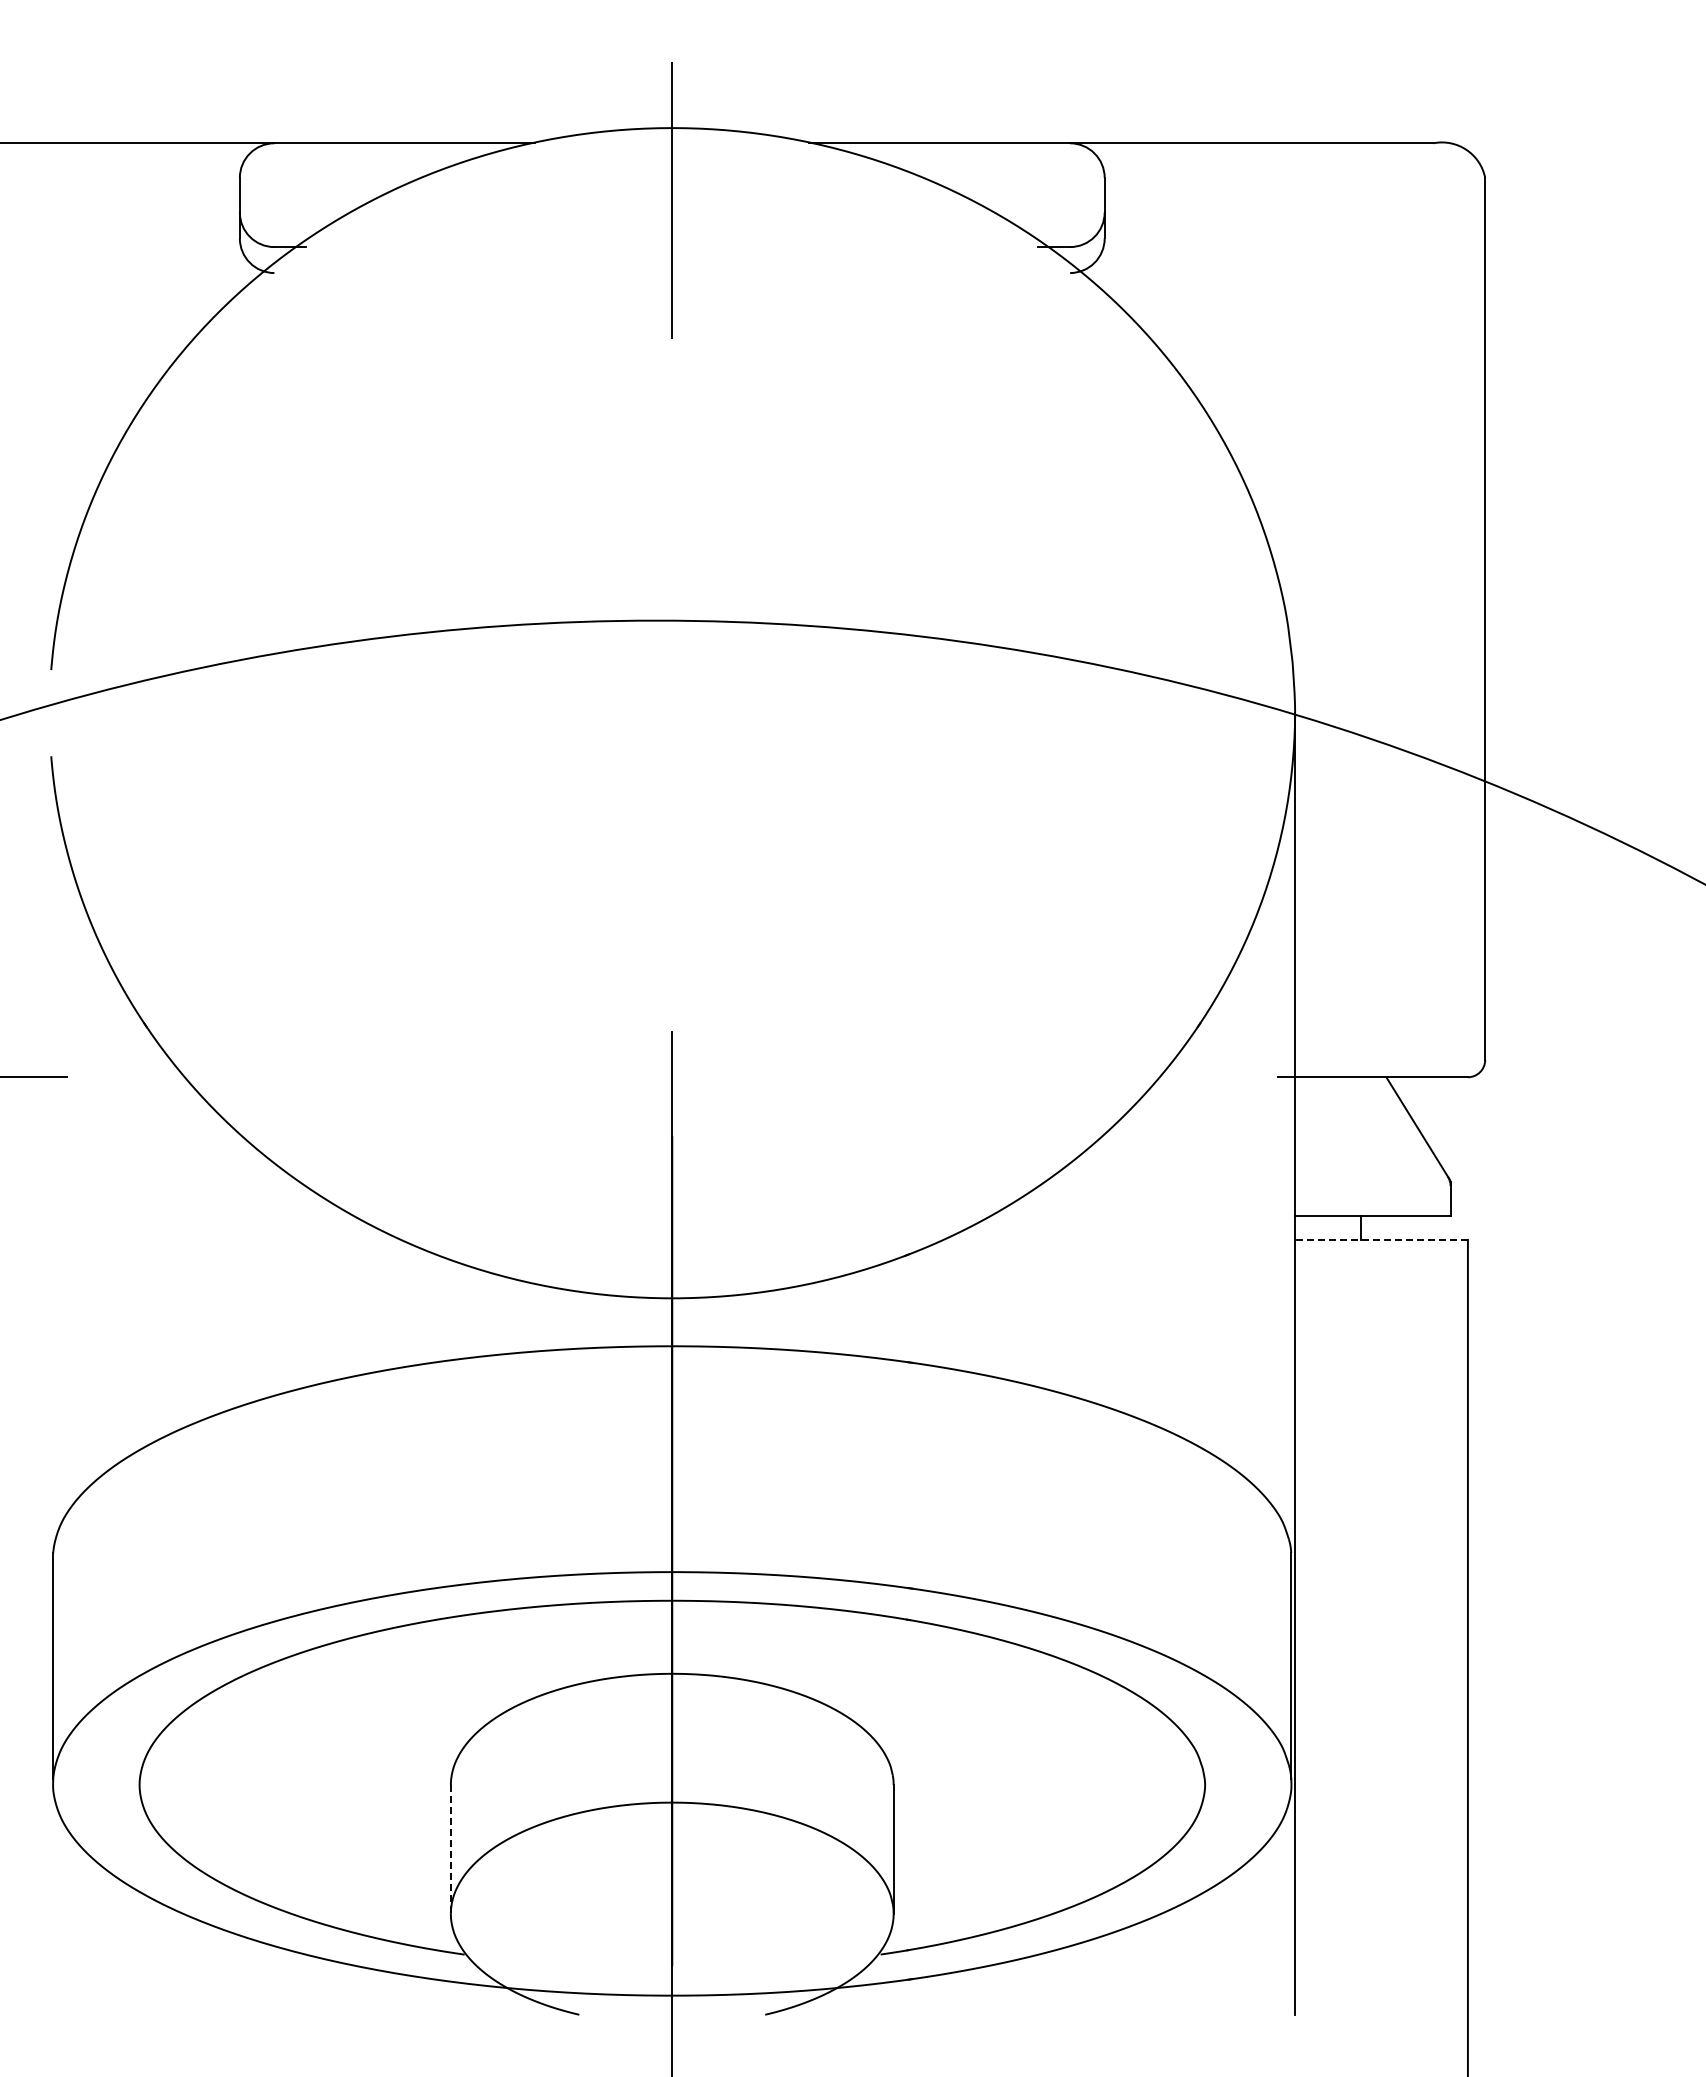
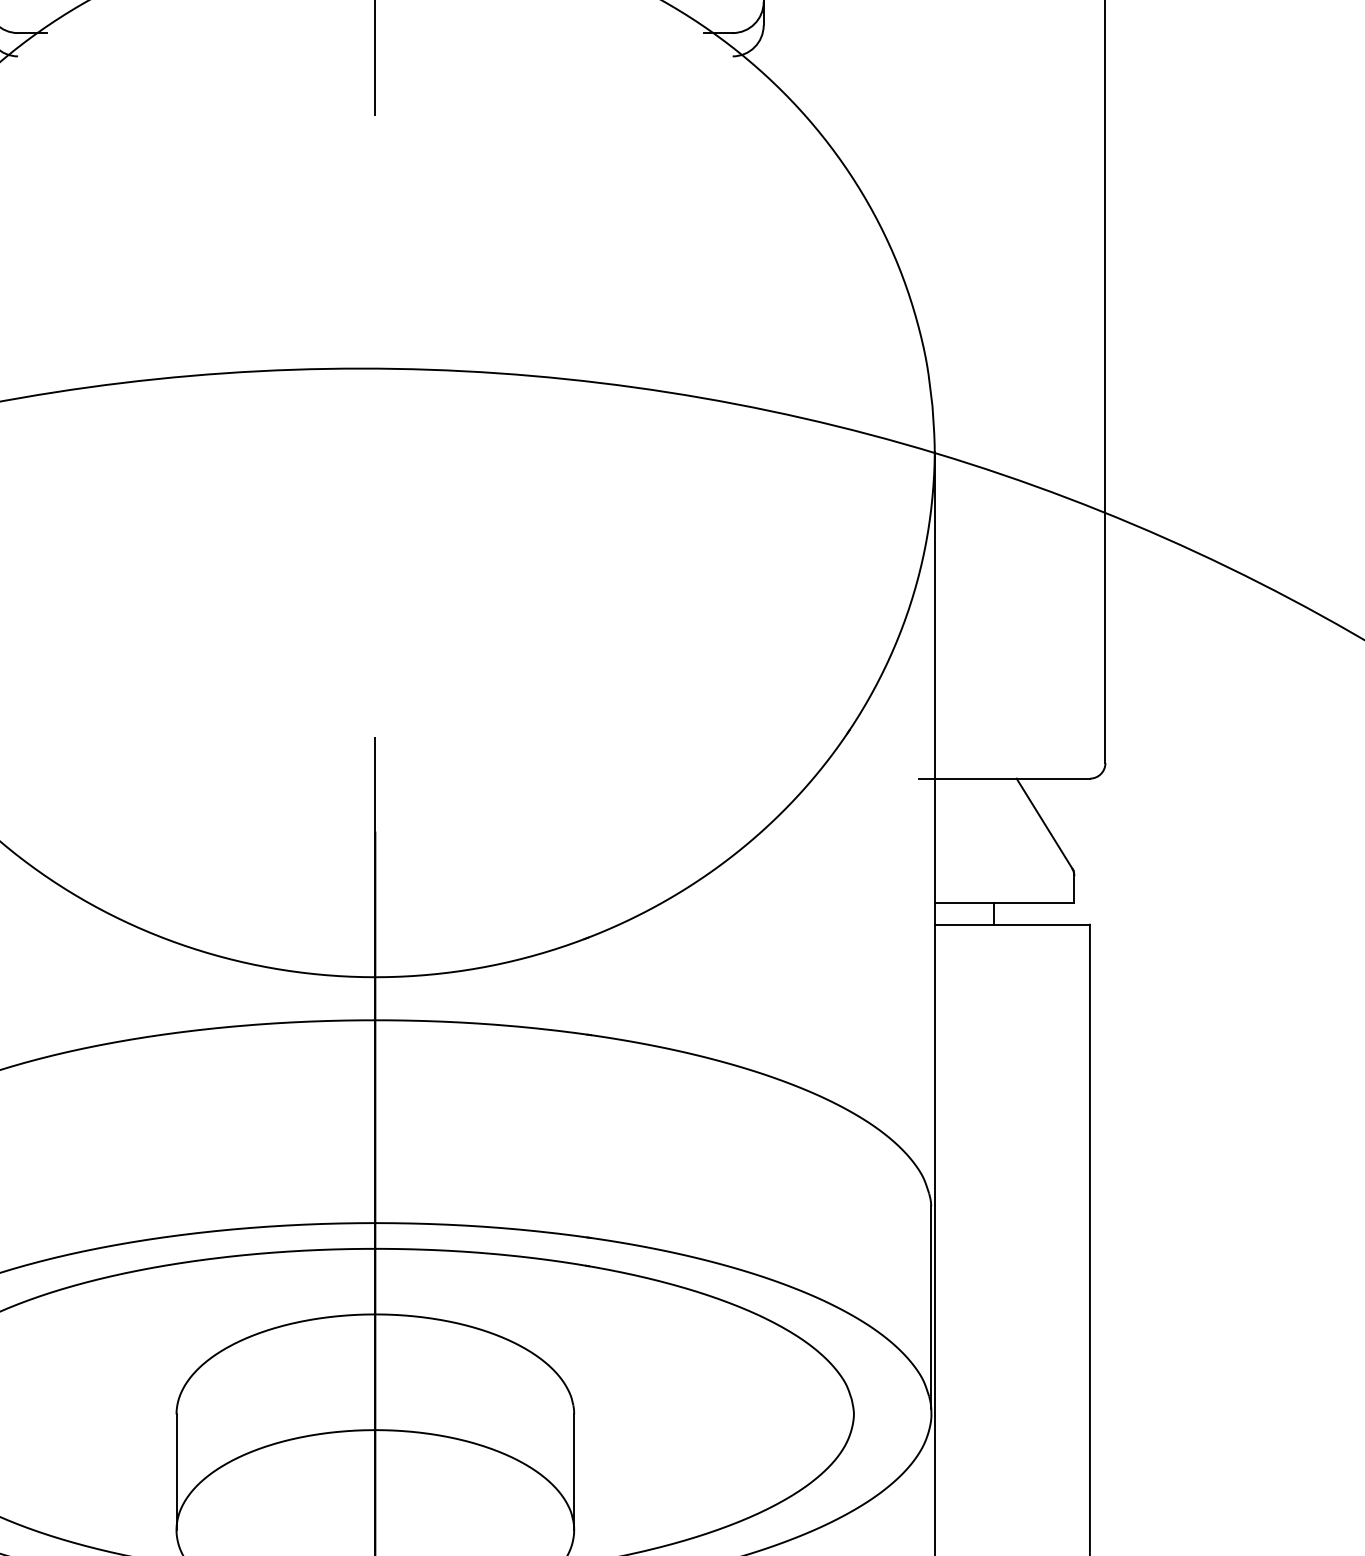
line: (1380, 1239) -> (1011, 924), dashed -> solid
line: (450, 1849) -> (176, 1472), dashed -> solid

